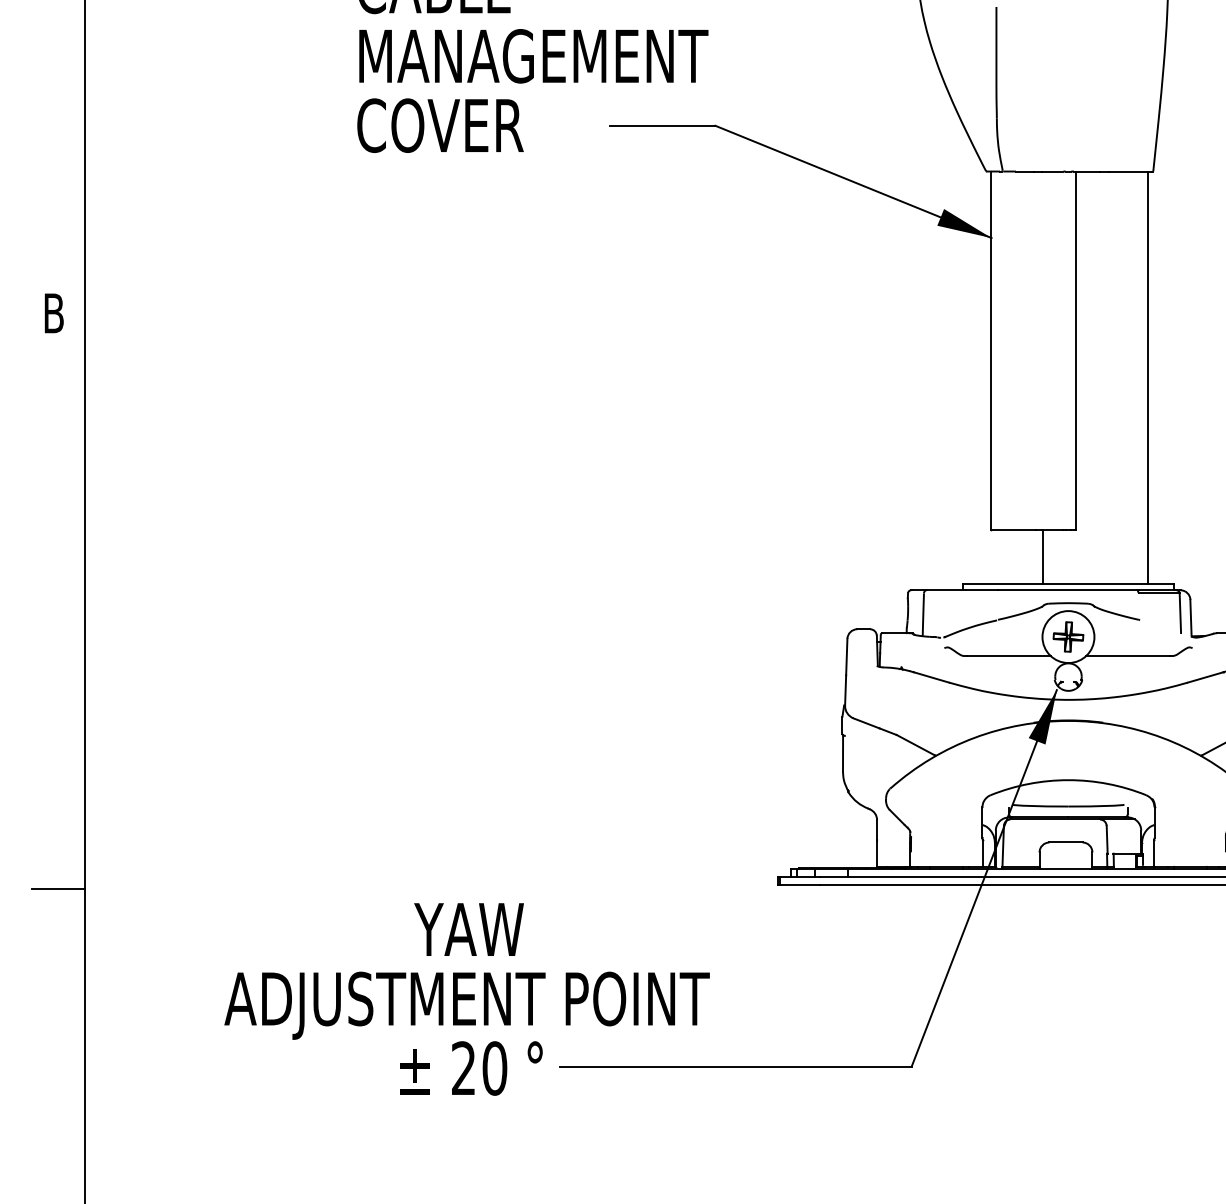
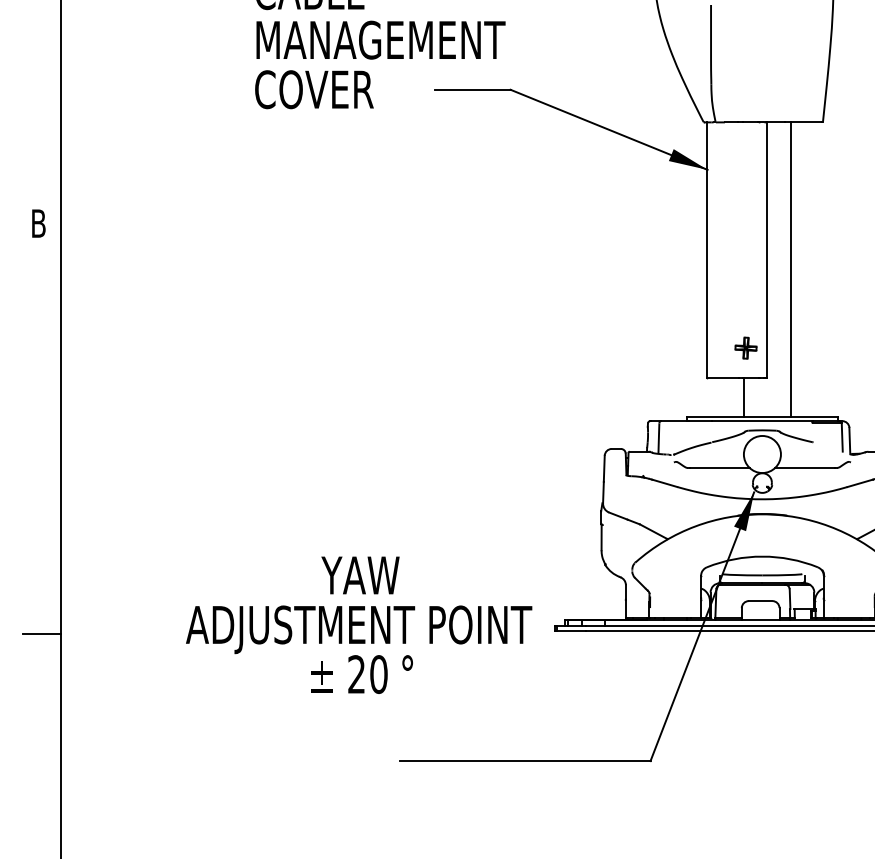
line: (1147, 377) -> (790, 269), moved
part: (1068, 636) -> (746, 347), moved
text: (466, 999) -> (358, 625), moved

